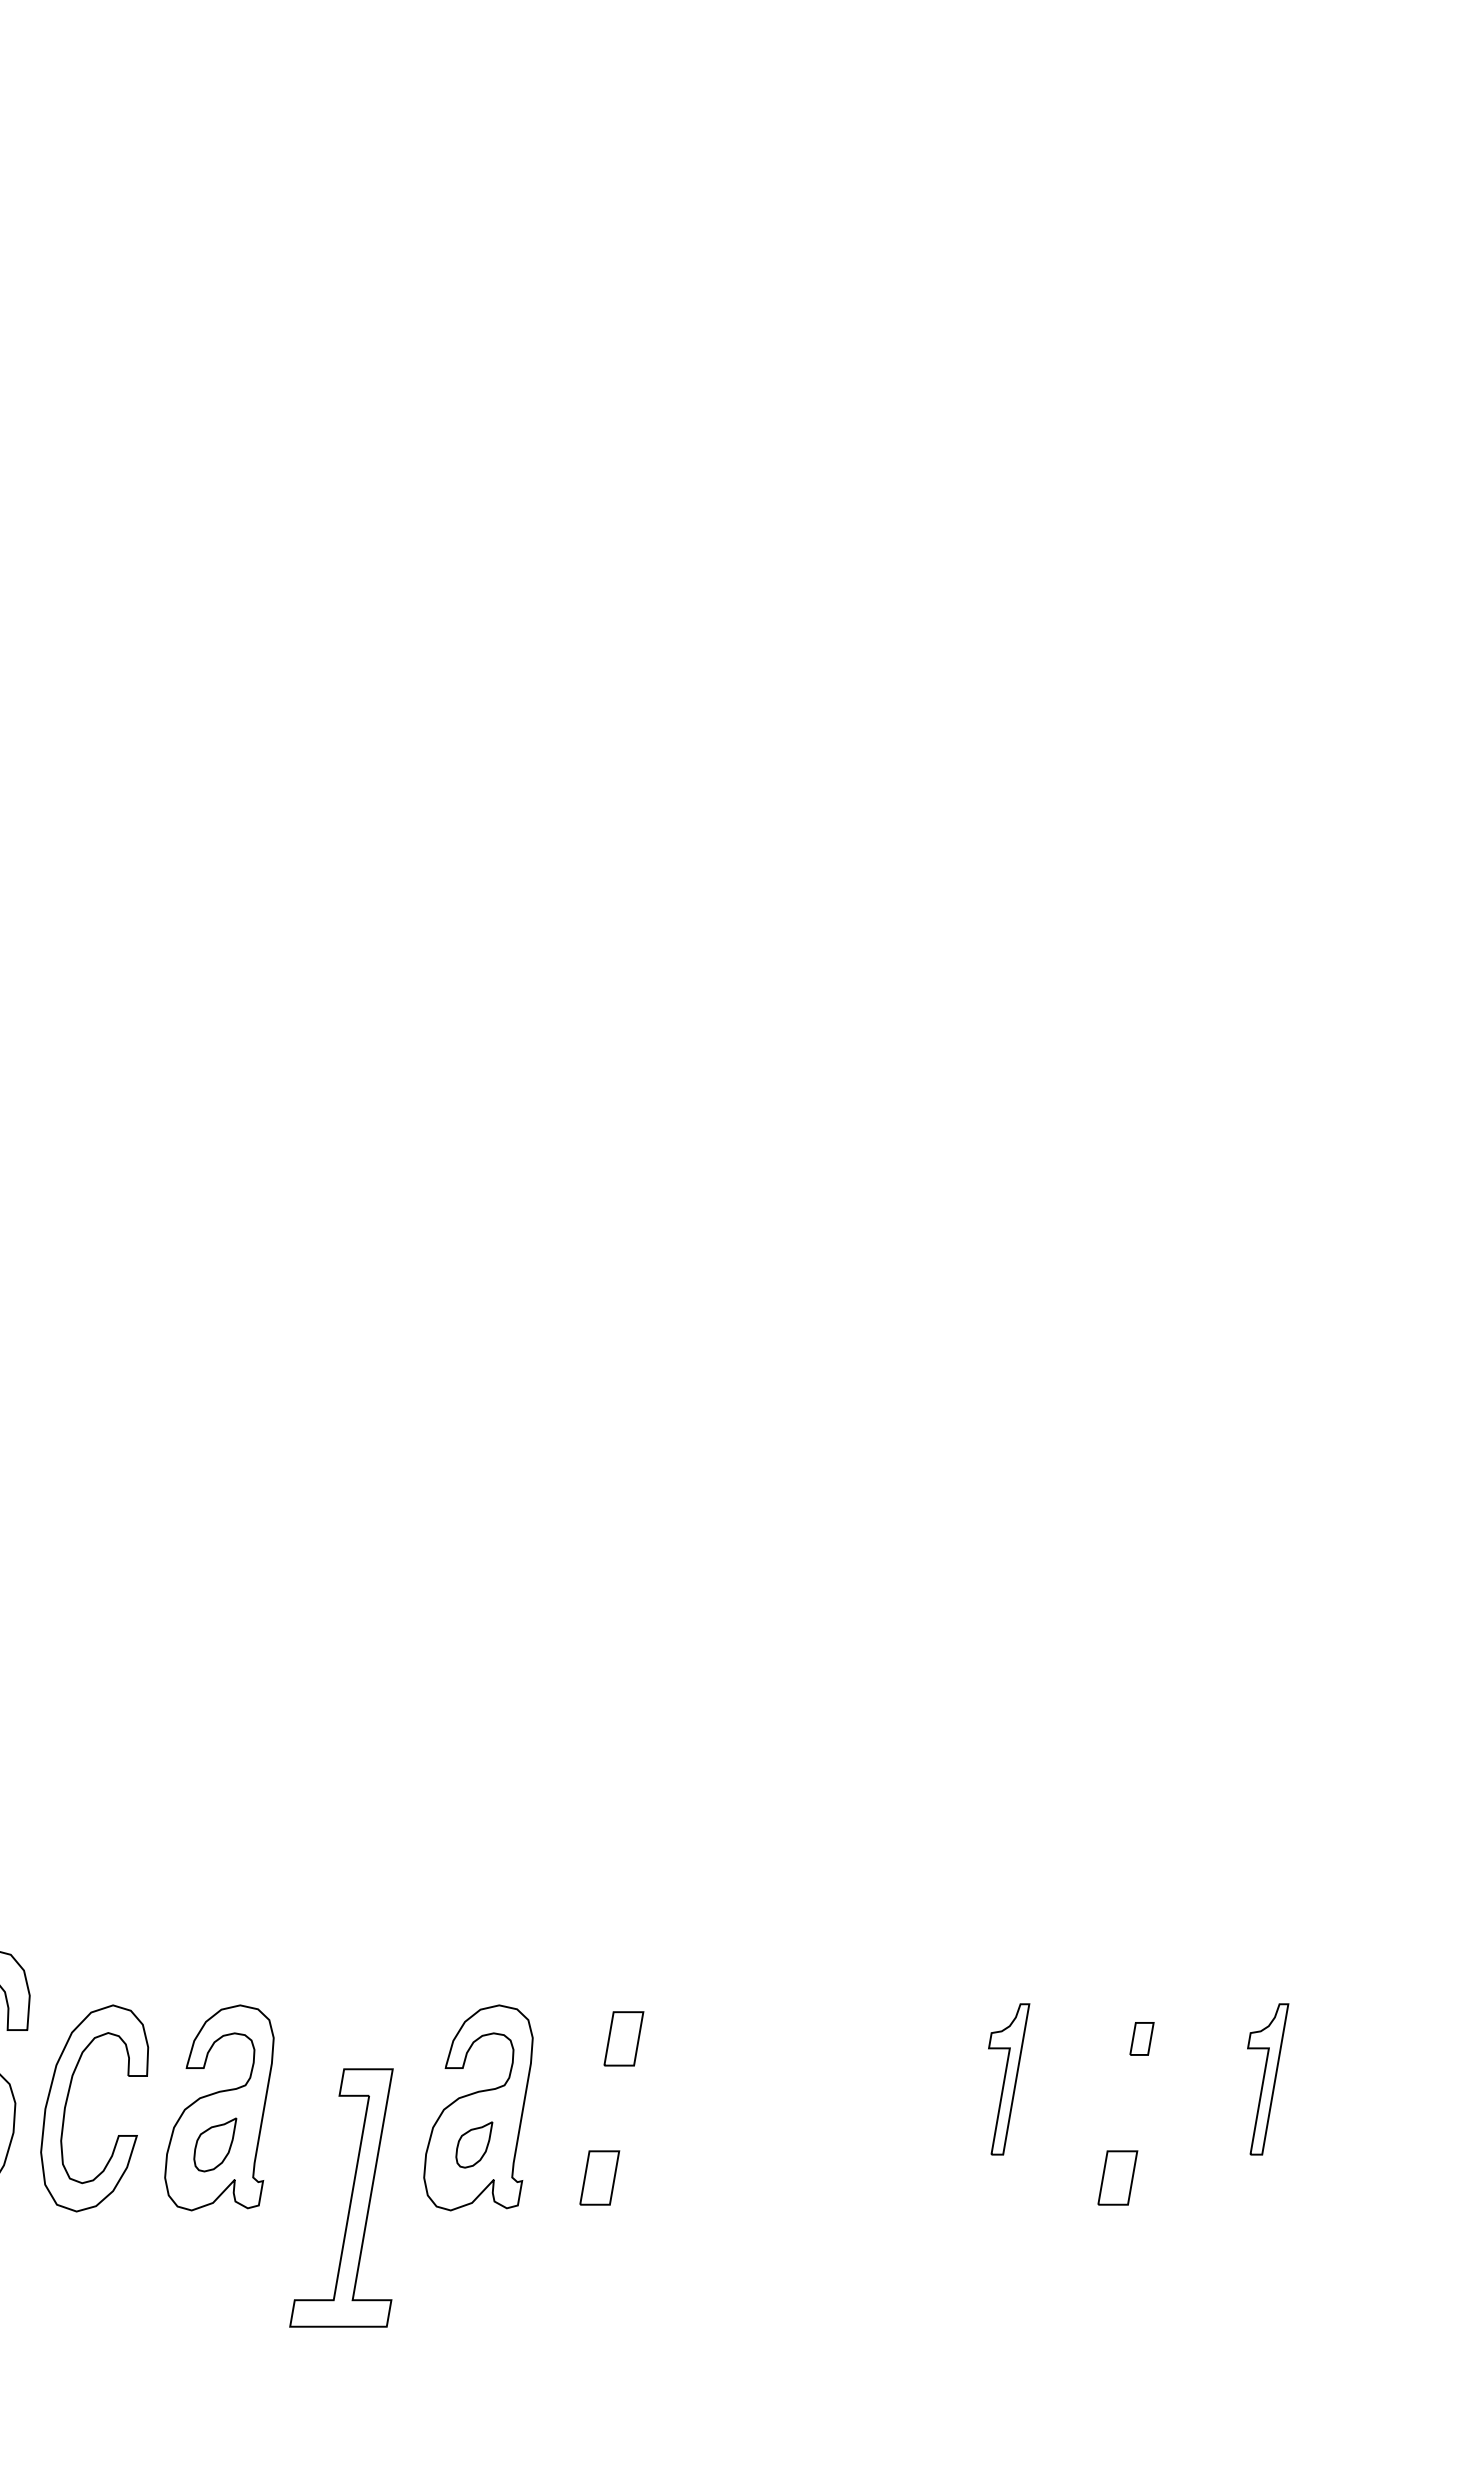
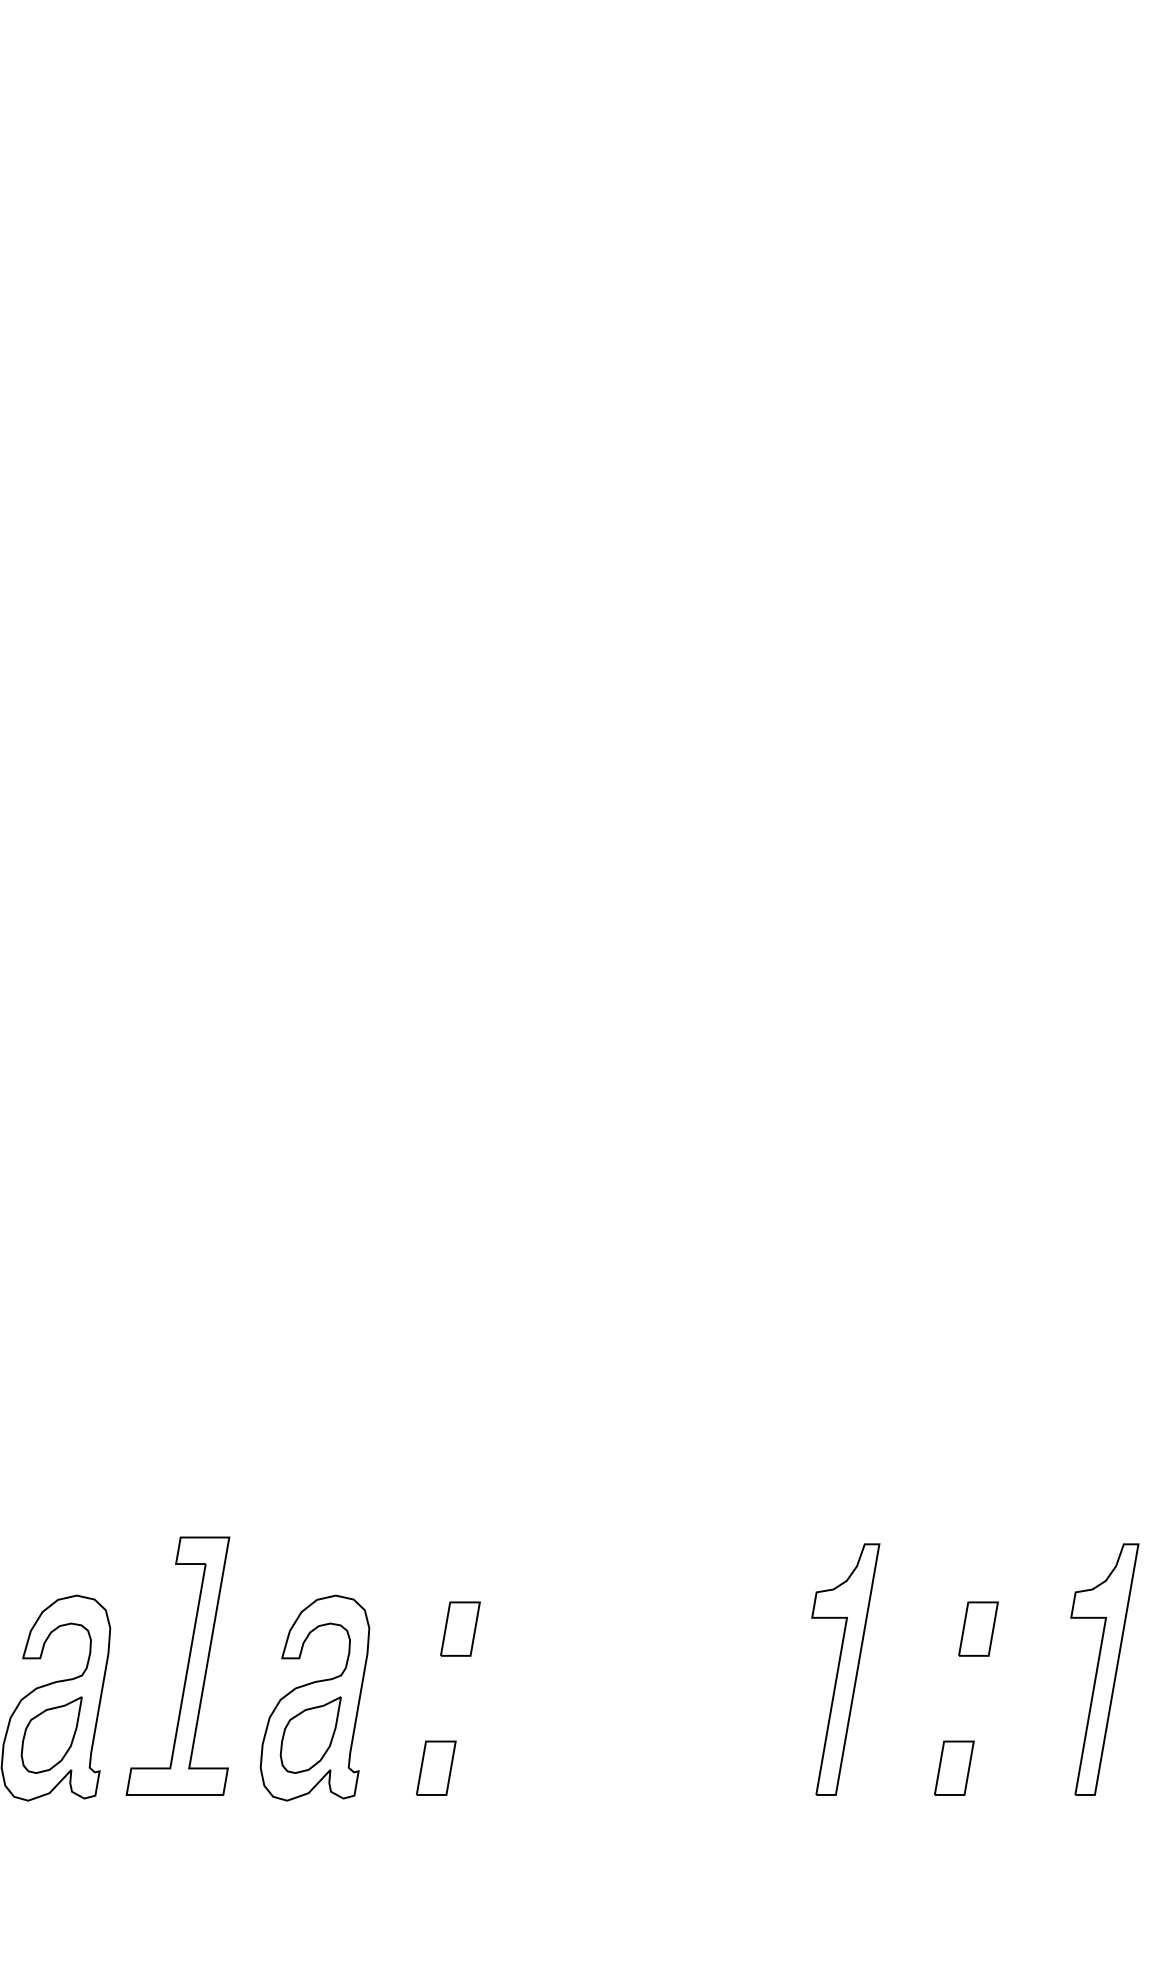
part: (1141, 2038) -> (978, 1628), size x1.67
part: (1008, 2079) -> (845, 1669), size x1.67
part: (1267, 2079) -> (1104, 1669), size x1.67
part: (215, 2144) -> (52, 1734), size x1.43
part: (474, 2144) -> (311, 1734), size x1.67
part: (350, 2197) -> (187, 1665), moved

